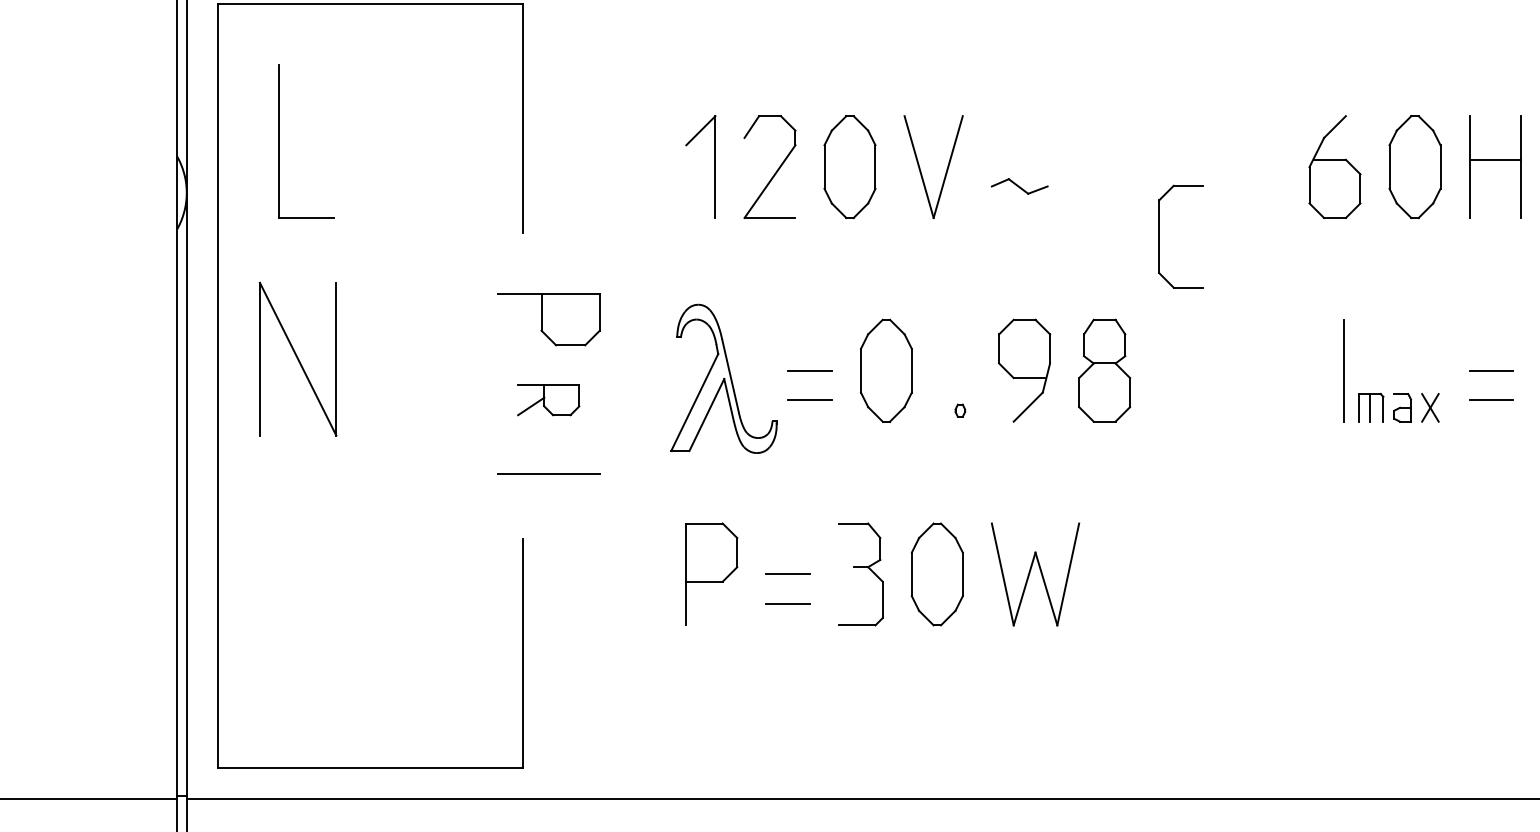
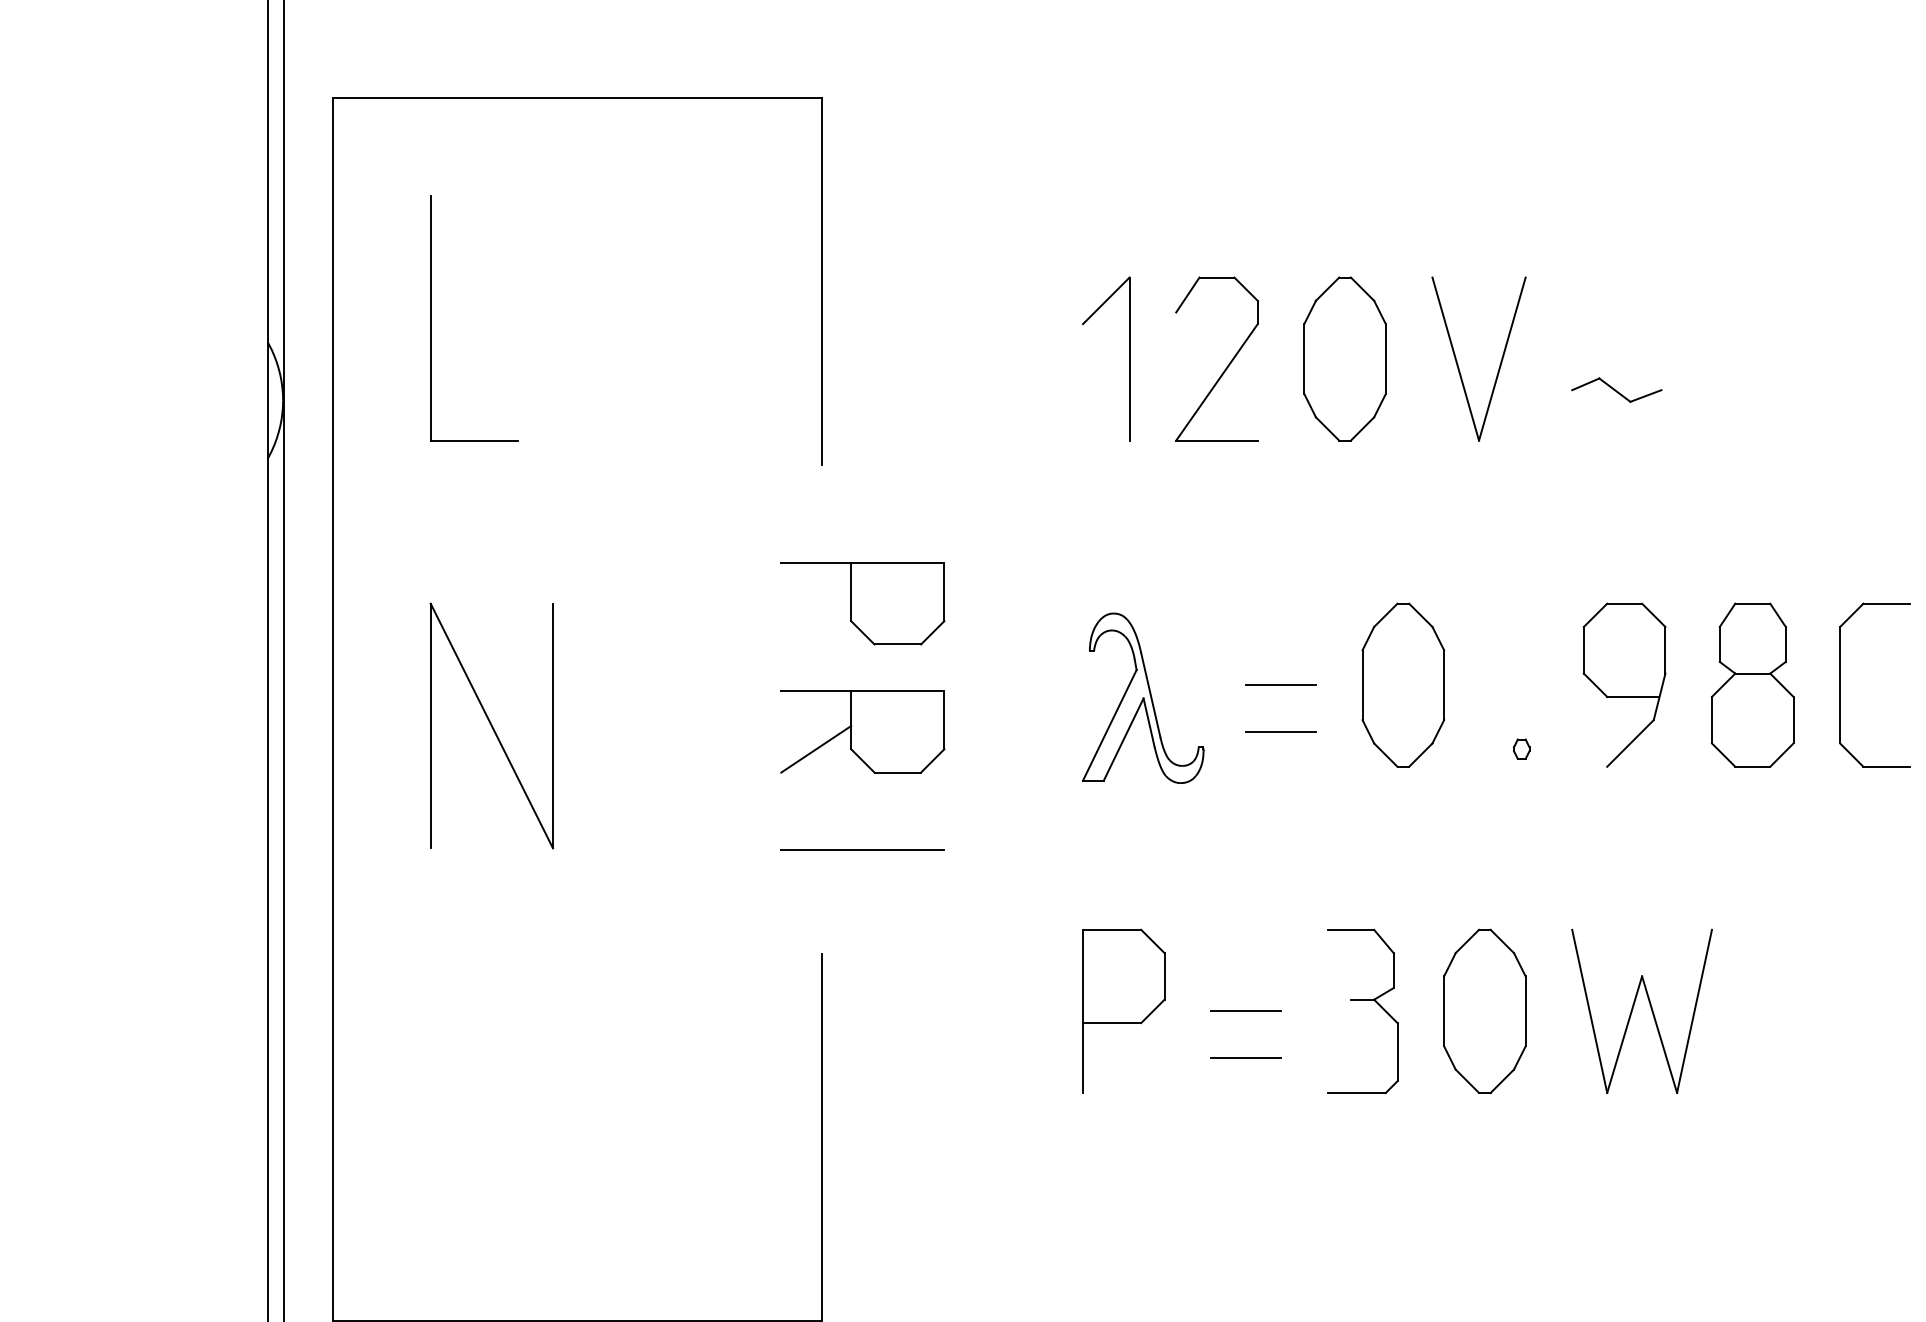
part: (1159, 236) -> (1840, 684), moved
part: (297, 358) -> (490, 724), moved
part: (723, 378) -> (1142, 697), size x0.71
part: (548, 399) -> (862, 731), size x1.67

